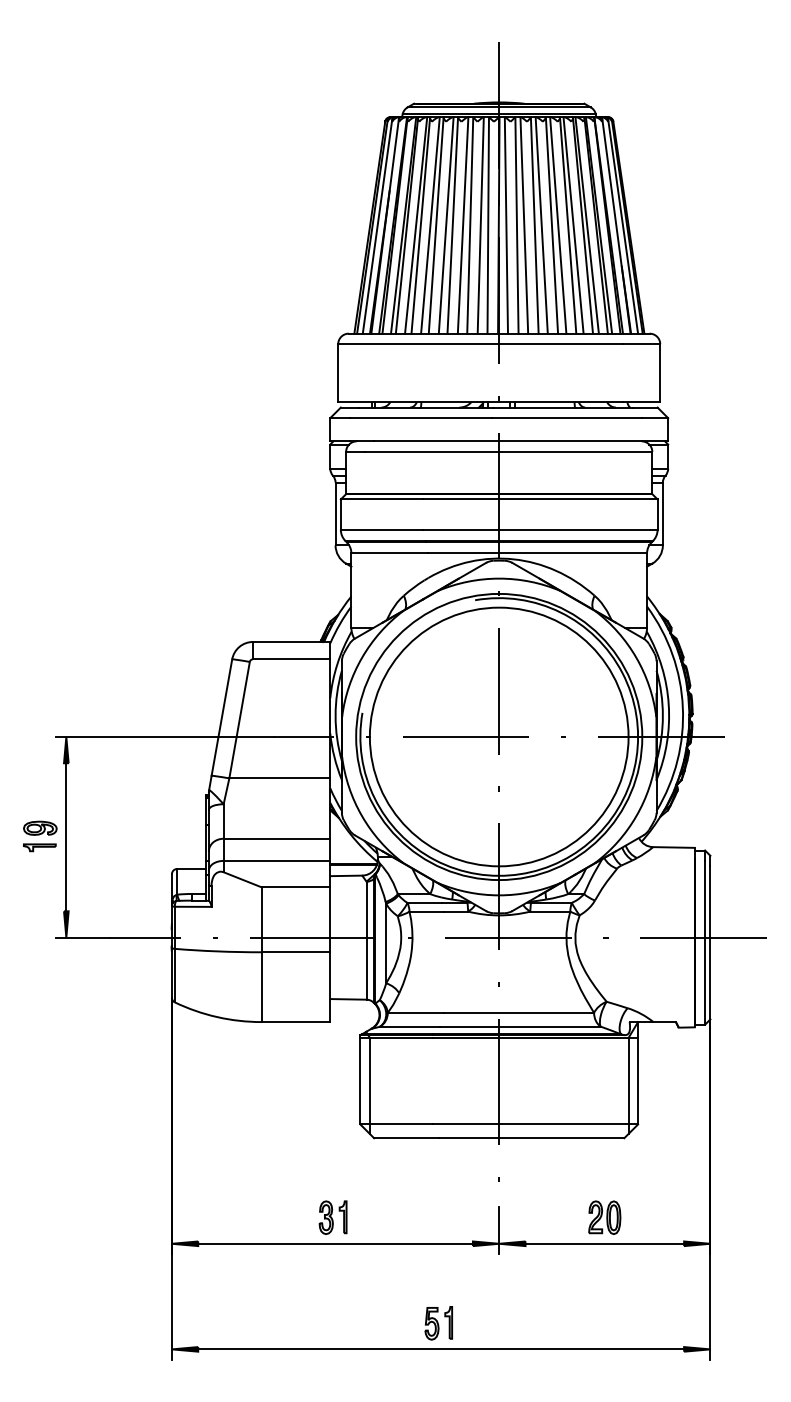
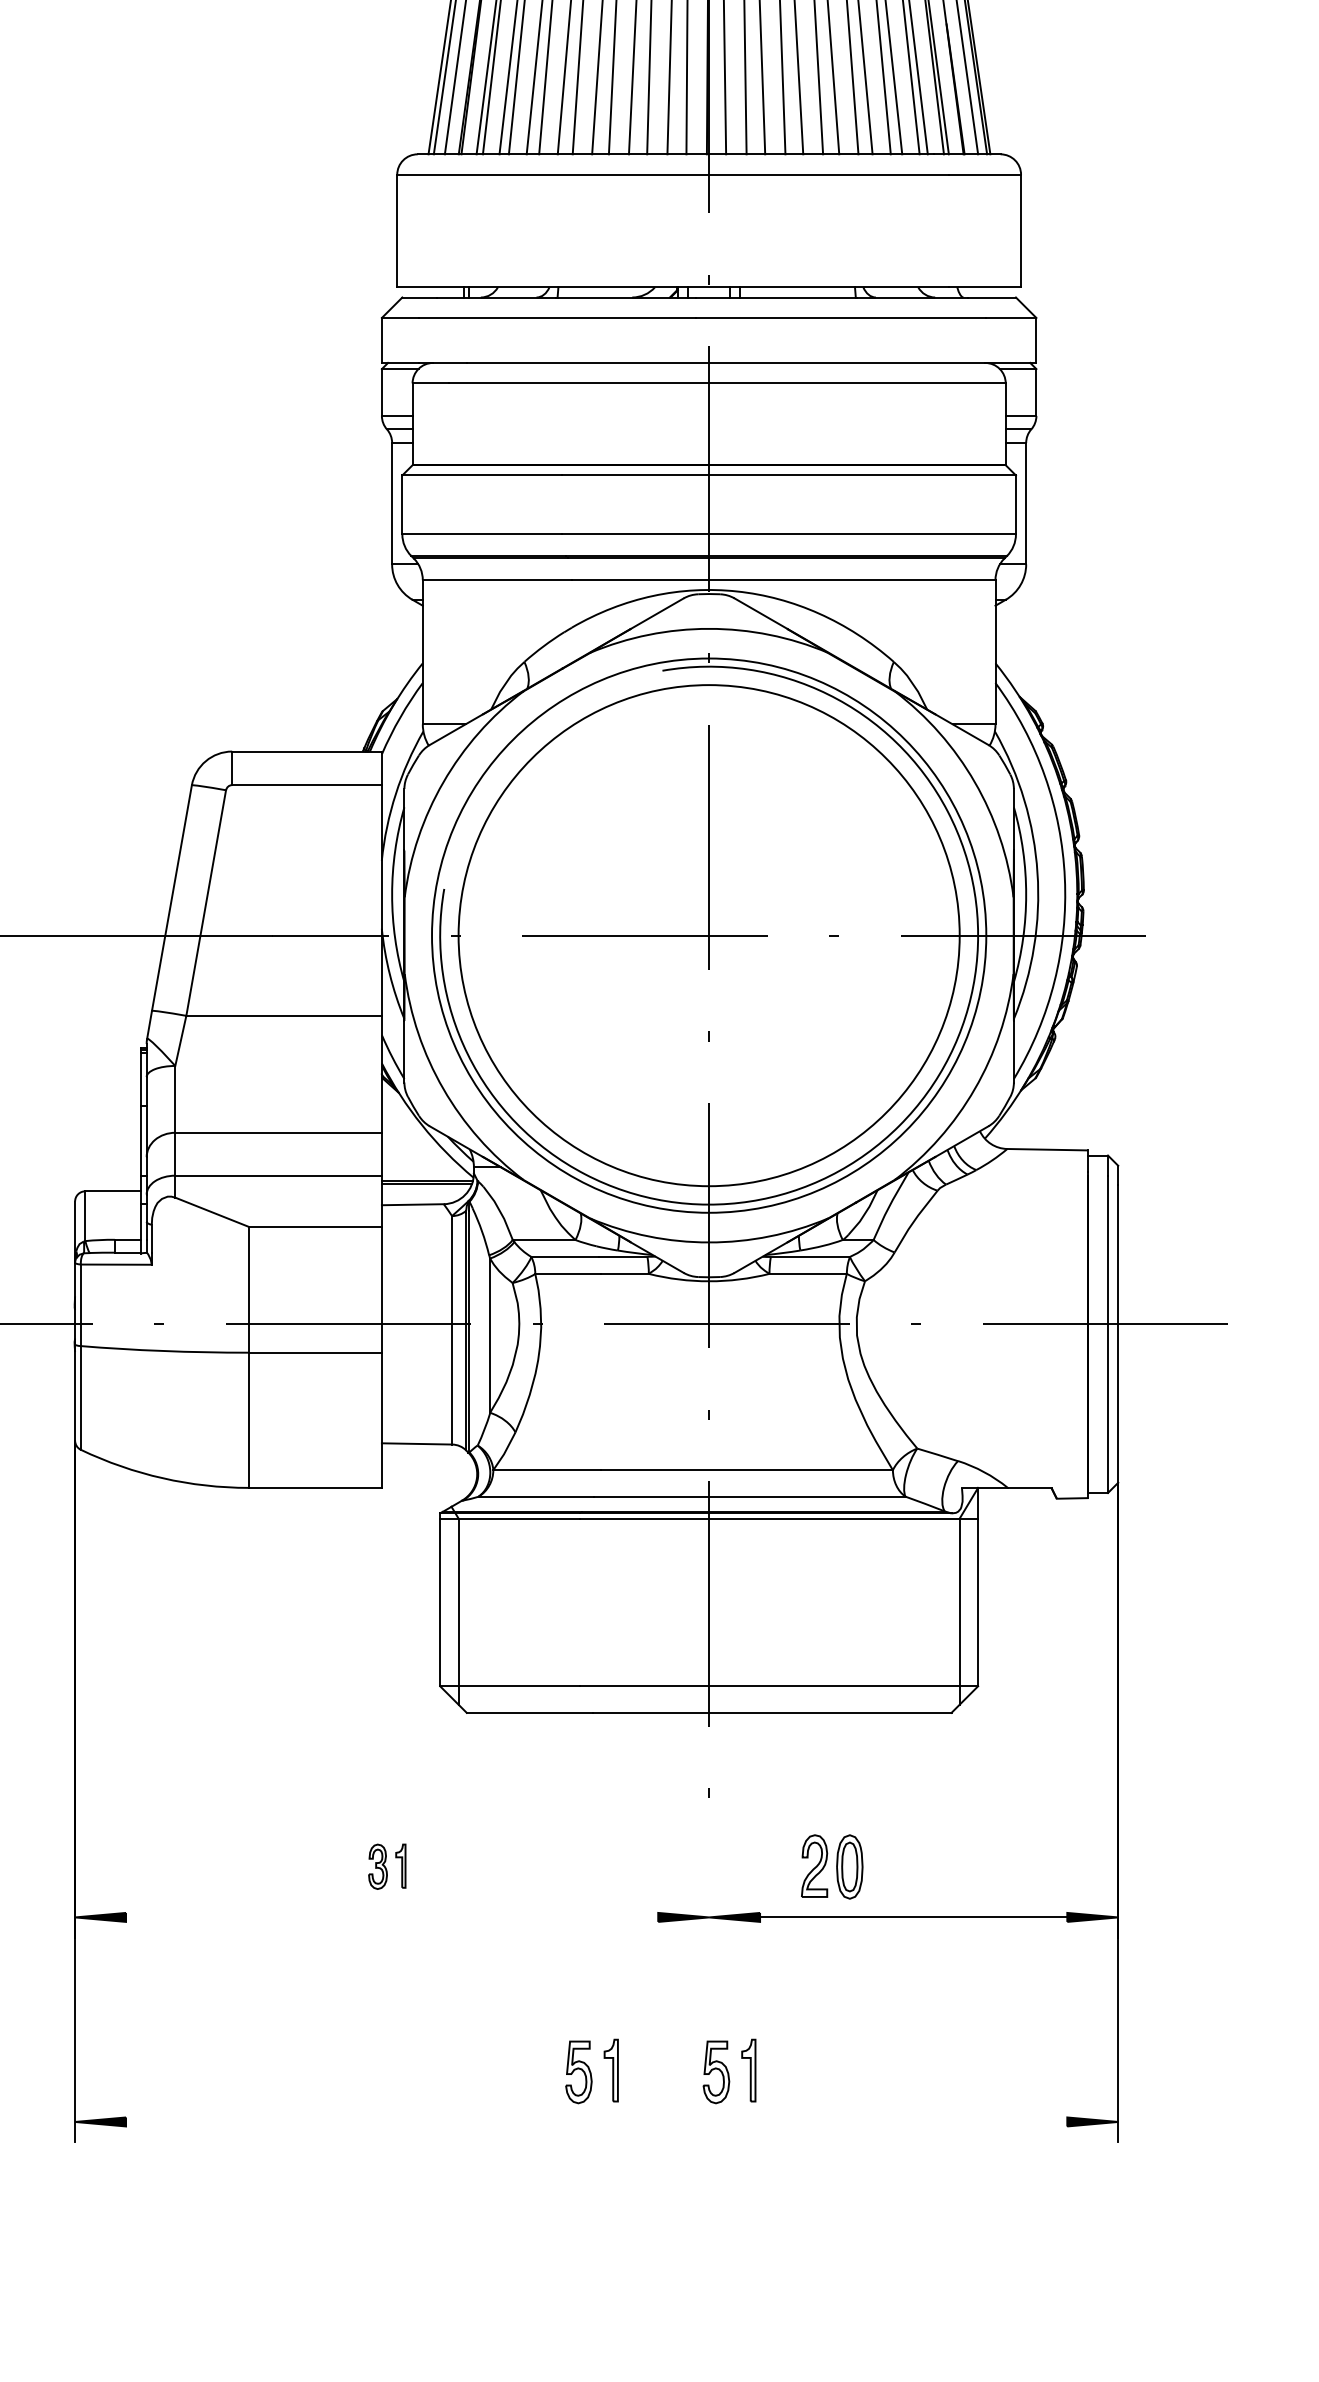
part: (332, 1217) -> (386, 1866), size x0.7
part: (604, 1217) -> (831, 1866), moved
line: (499, 1230) -> (709, 1891), removed
line: (335, 1243) -> (391, 1916), removed
part: (509, 1323) -> (729, 2071), added
line: (441, 1349) -> (597, 2122), removed

